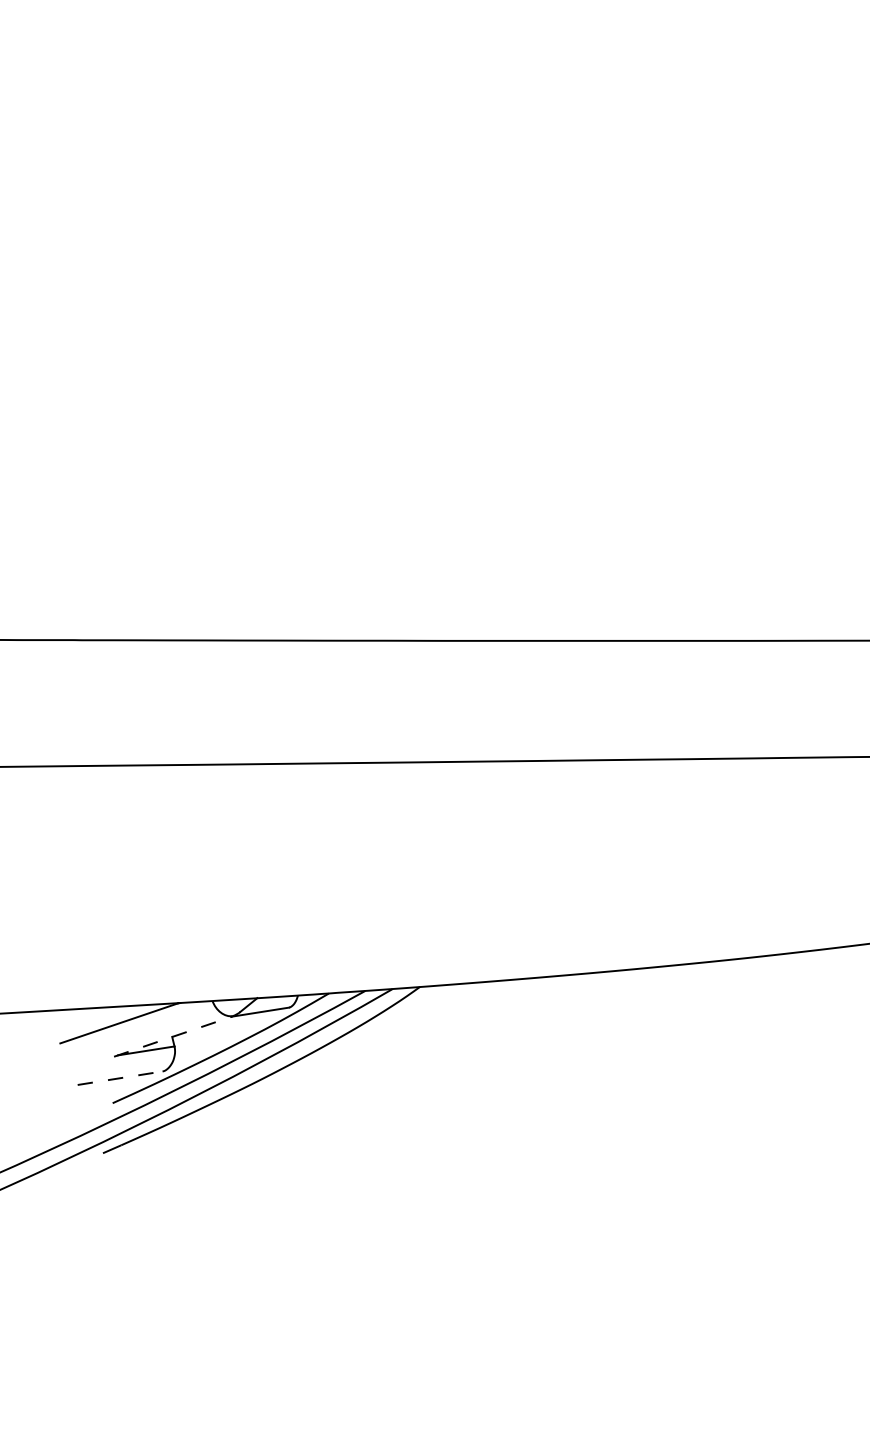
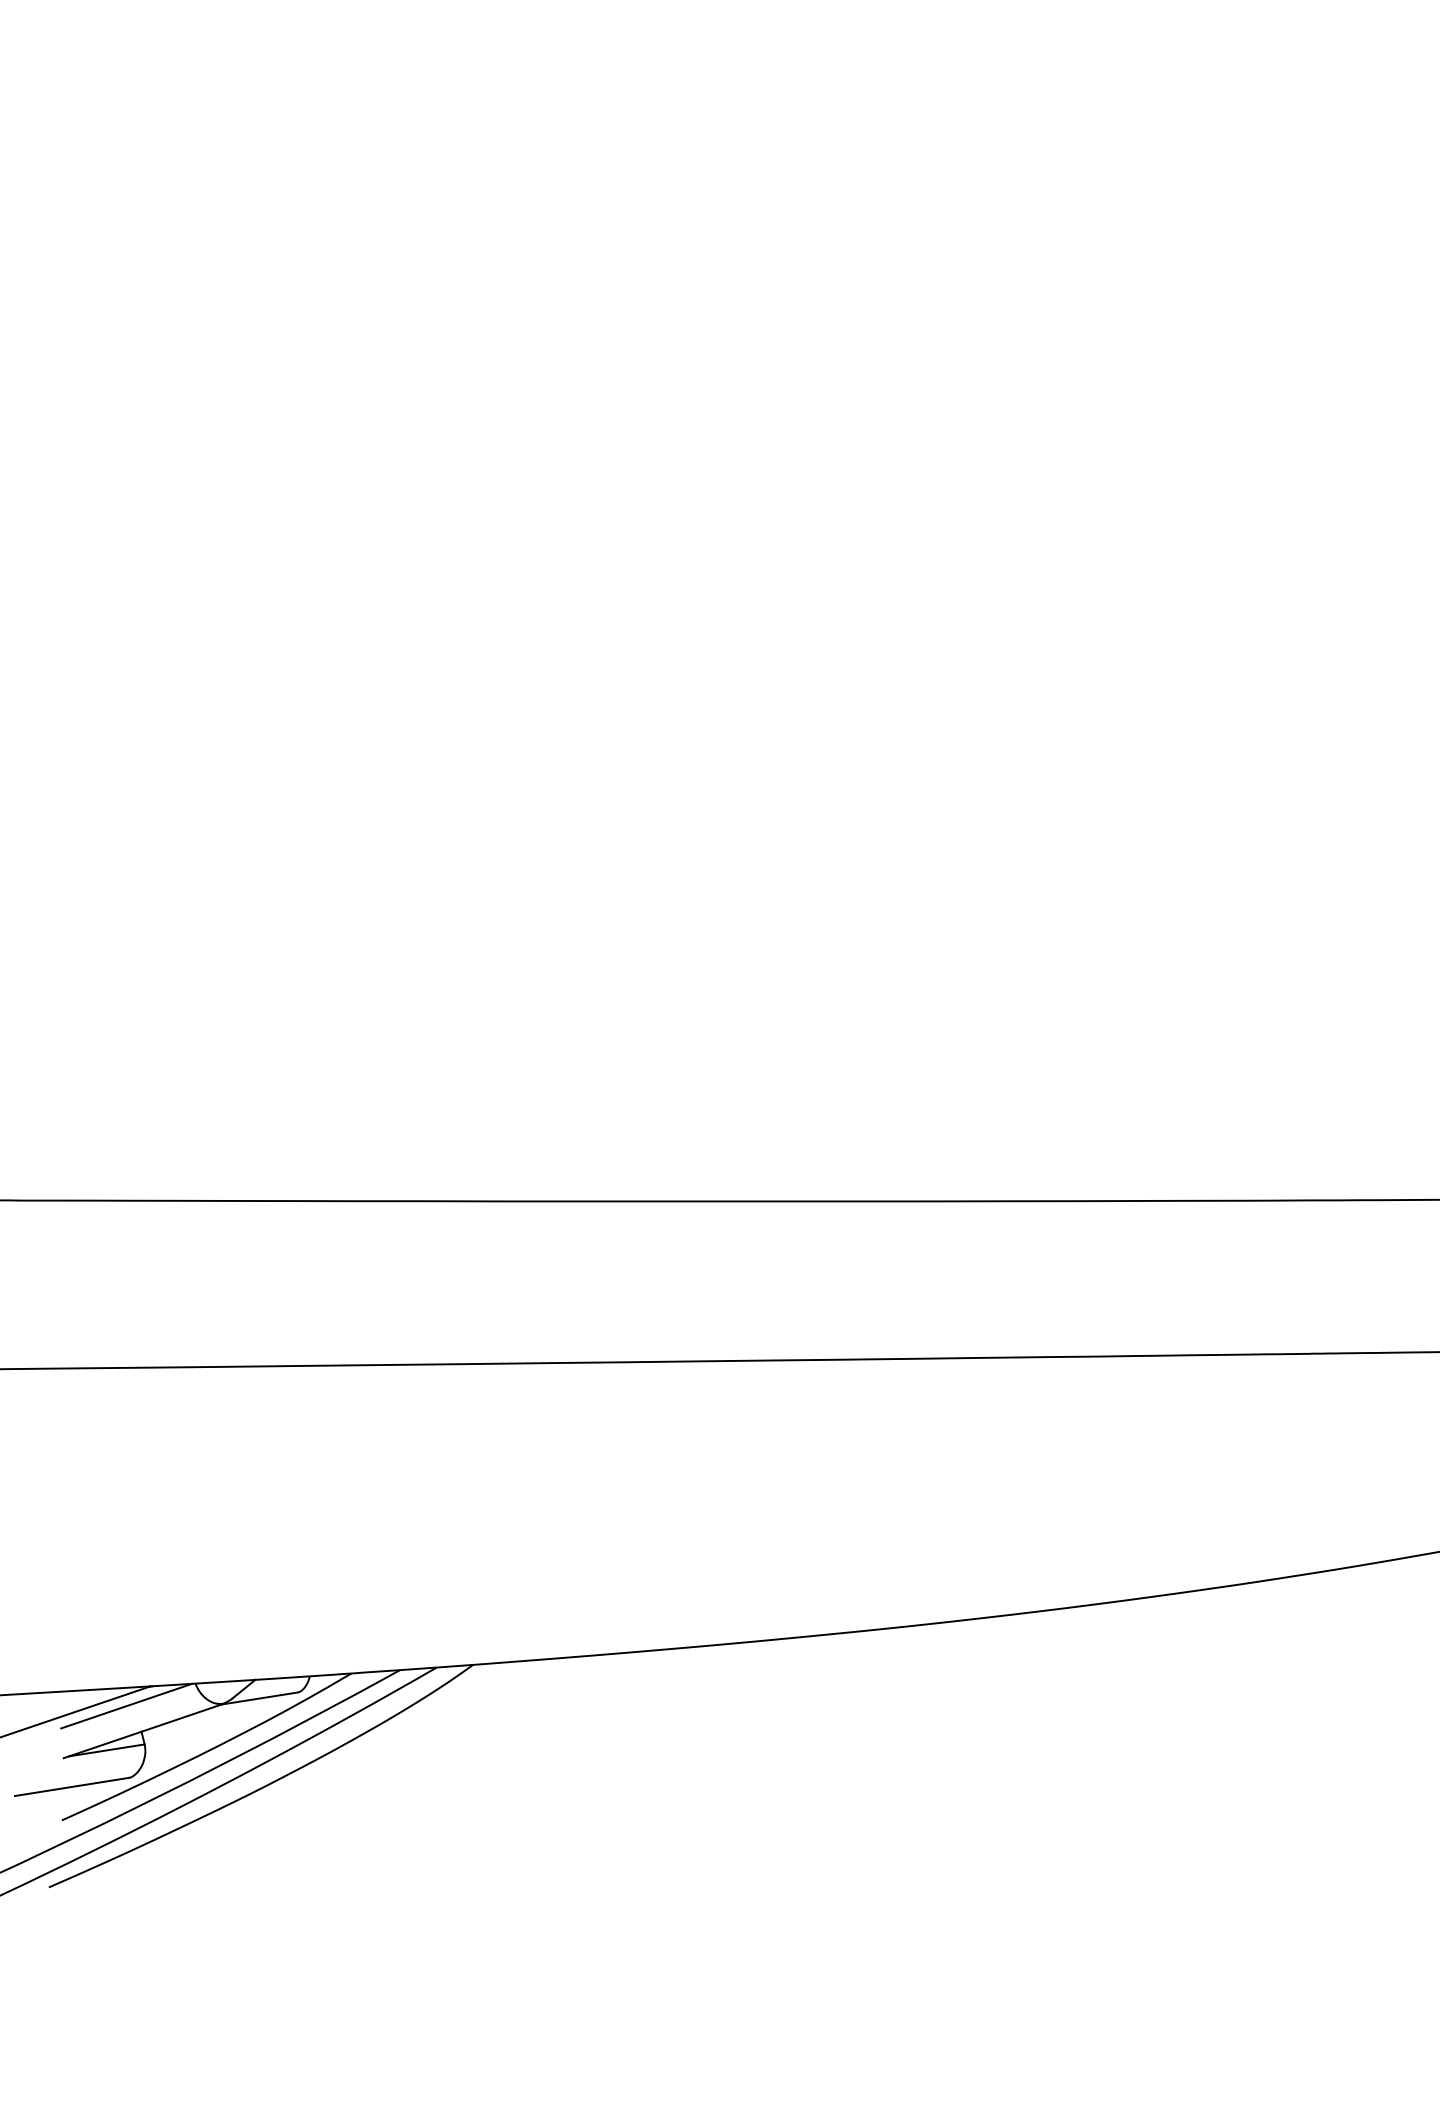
line: (160, 1017) -> (126, 1705), added
line: (173, 1036) -> (143, 1731), dashed -> solid
line: (119, 1077) -> (71, 1786), dashed -> solid

